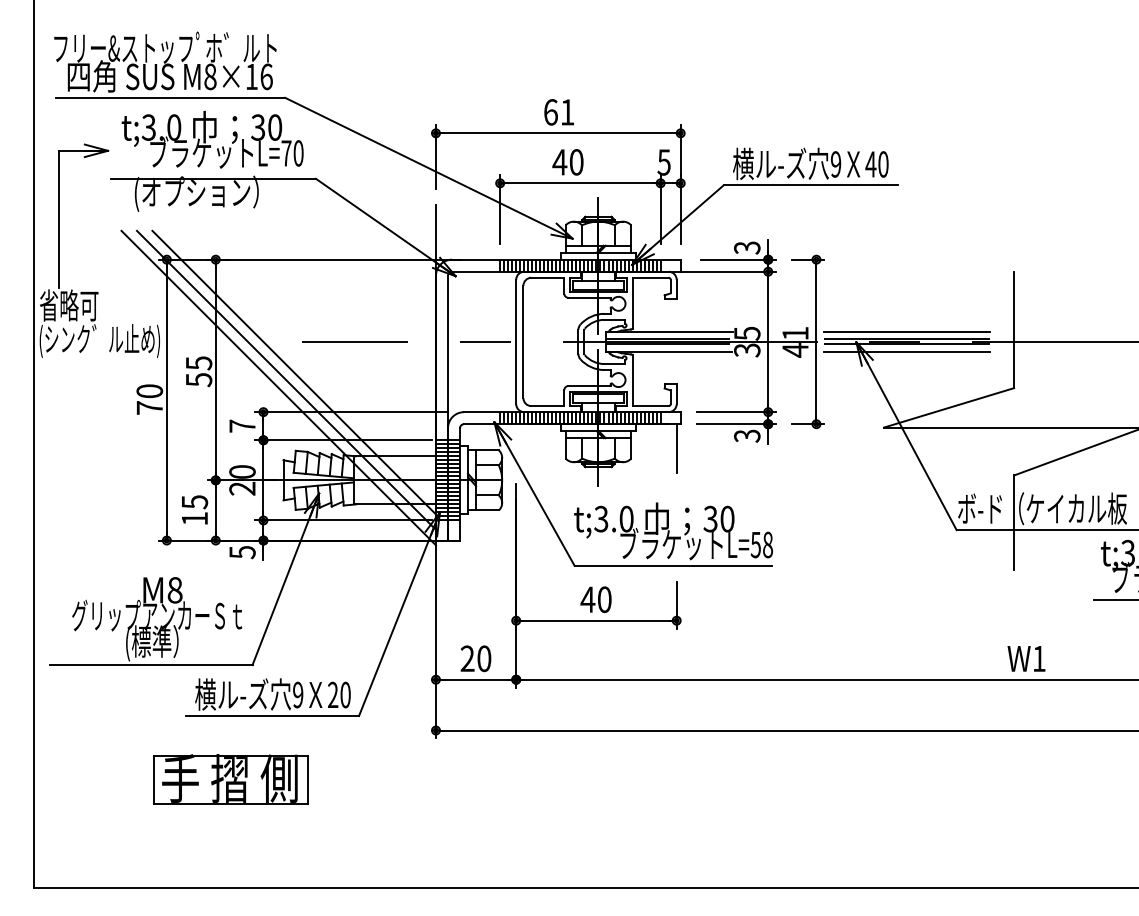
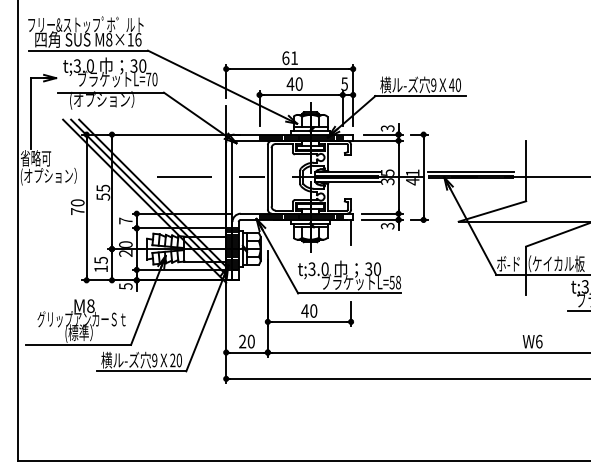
text: (99, 340) -> (51, 176), (シンク゛ル止め) -> (オプション）
line: (906, 351) -> (470, 182), removed
text: (1039, 658) -> (539, 341), W1 -> W6
part: (230, 779) -> (119, 404), removed

